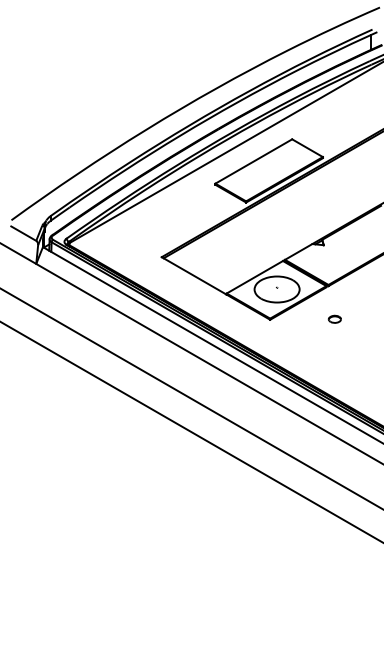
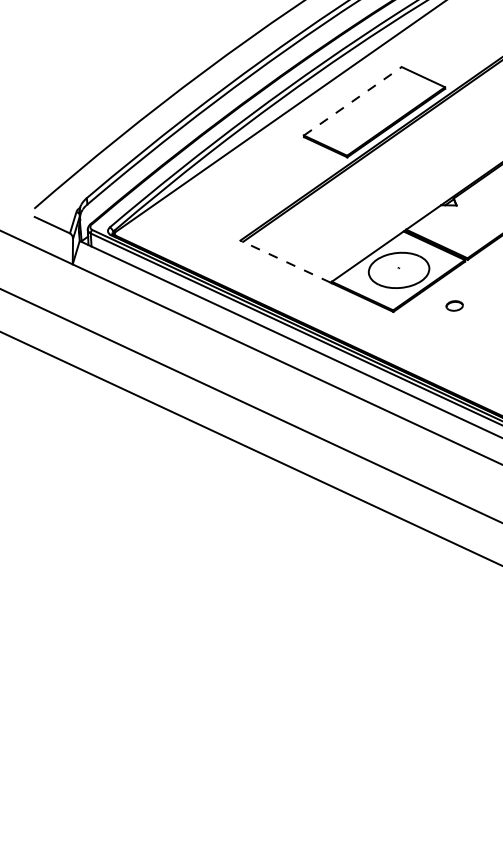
line: (254, 161) -> (353, 101), solid -> dashed
line: (193, 275) -> (285, 261), solid -> dashed
part: (334, 318) -> (454, 304), moved

